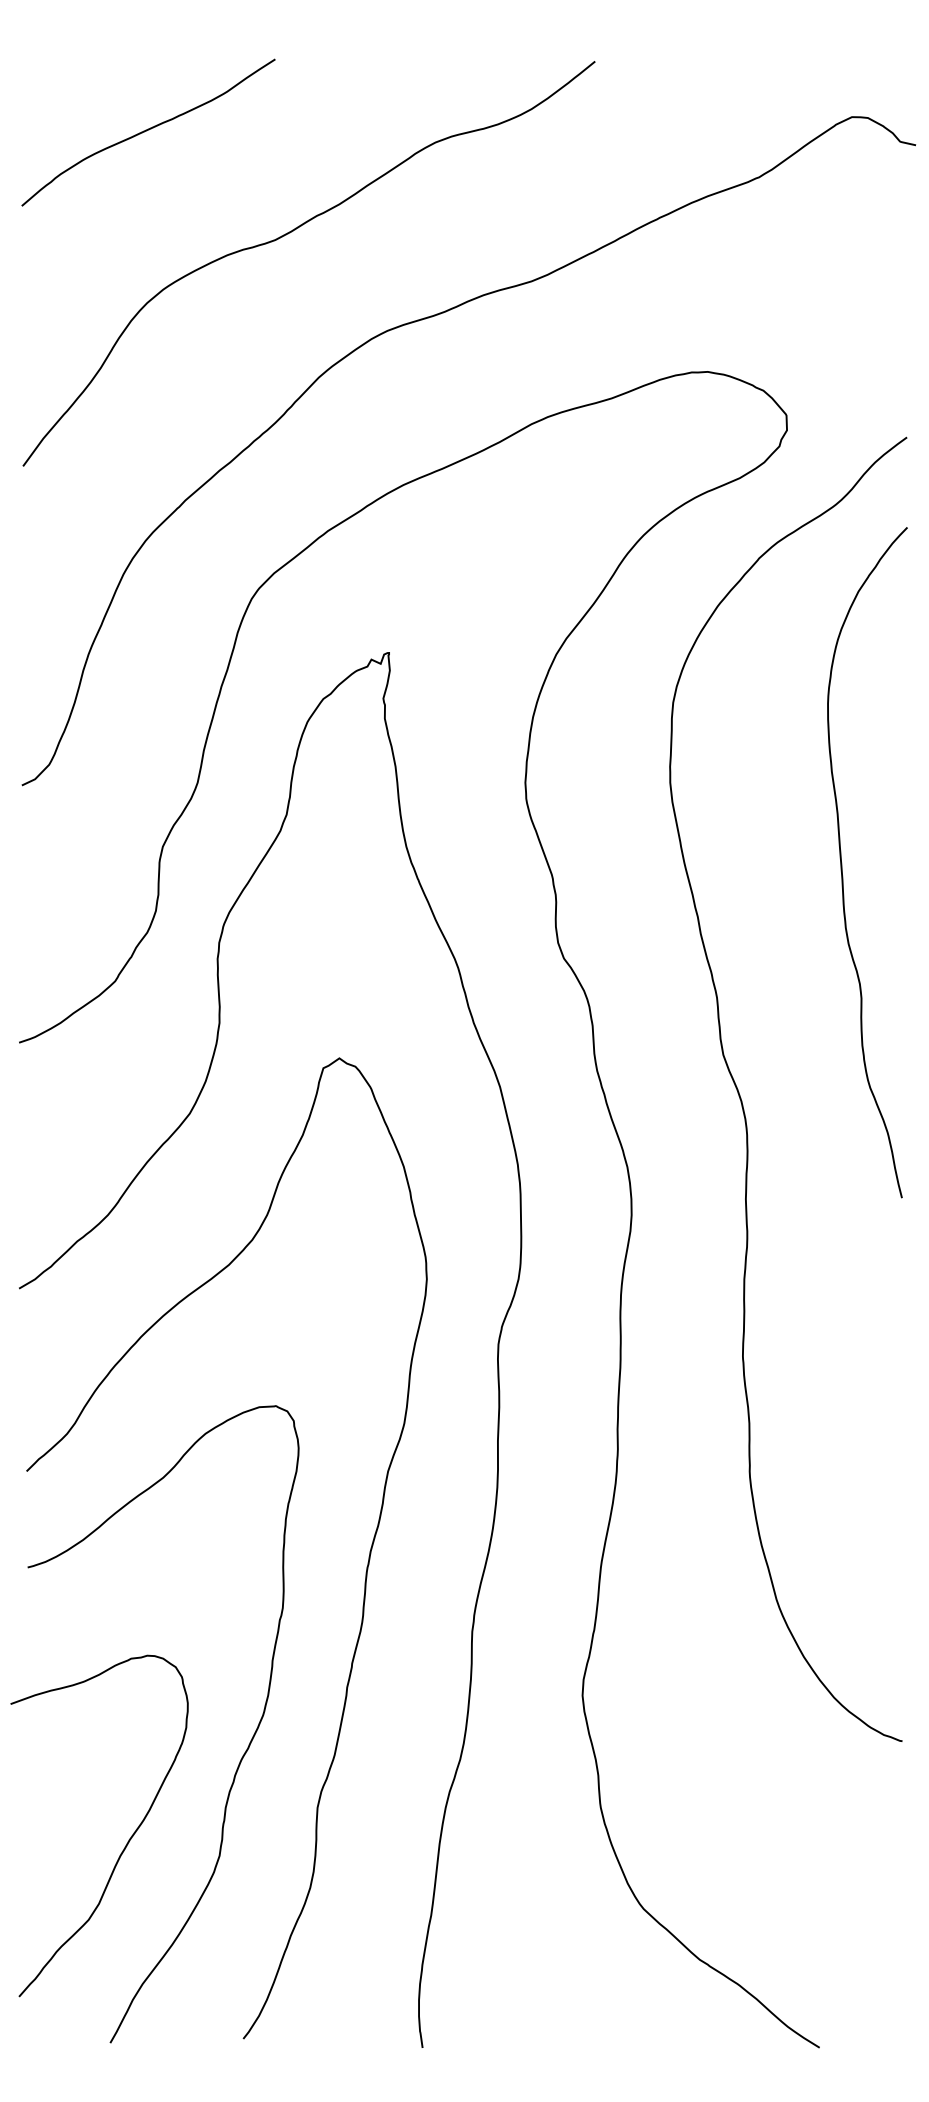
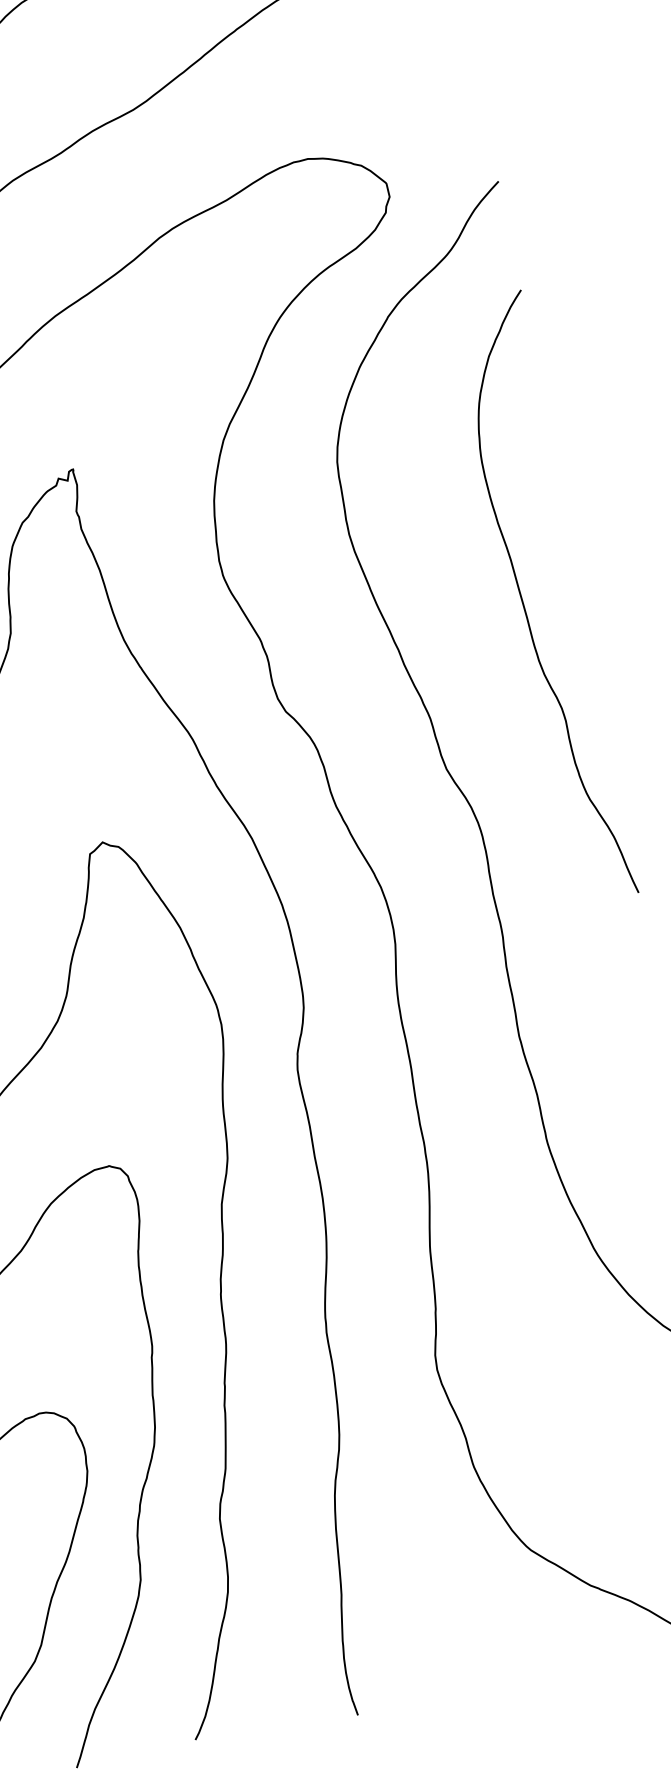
curve: (842, 863) -> (524, 603), moved

